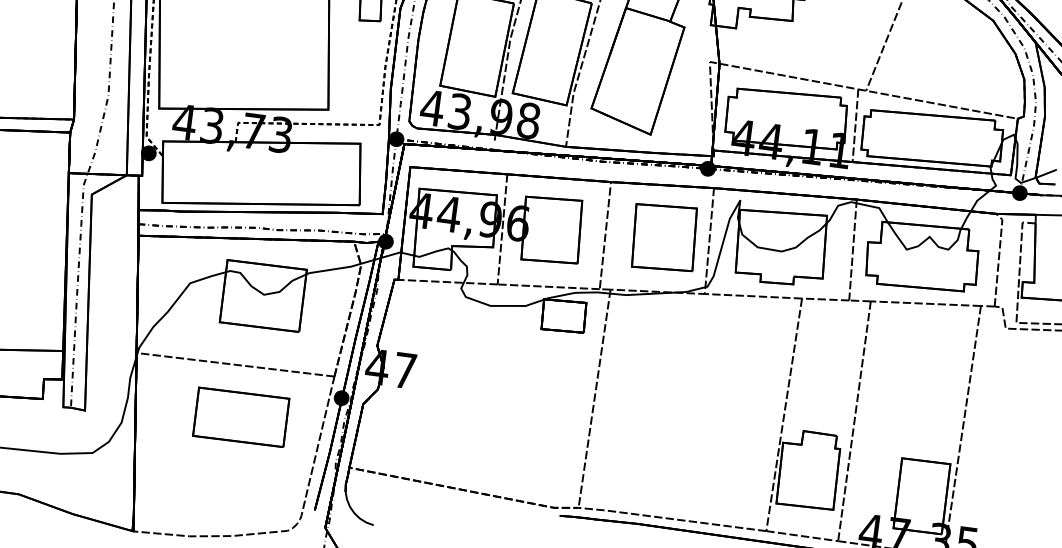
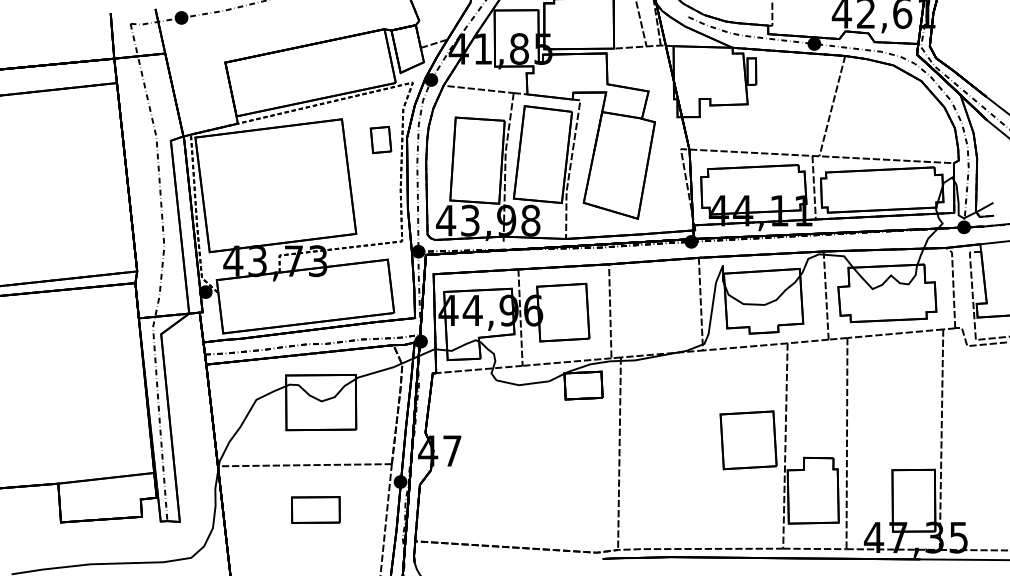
part: (664, 237) -> (748, 440), moved
part: (240, 416) -> (315, 509), size x0.6

